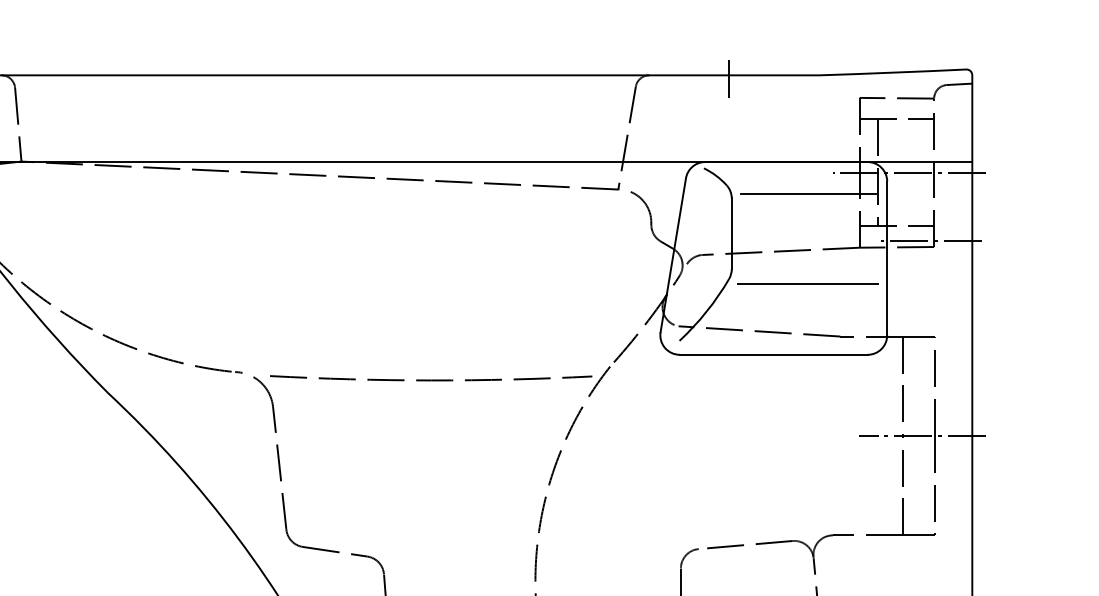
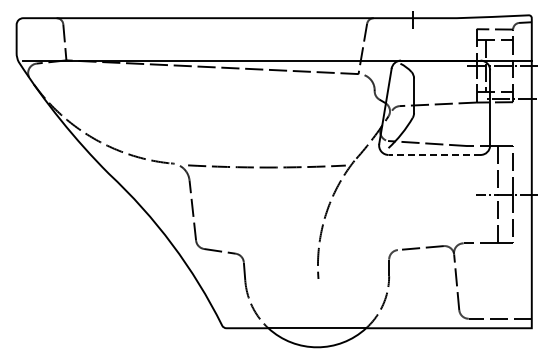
line: (808, 194) -> (451, 76), removed
line: (808, 284) -> (451, 120), removed
line: (773, 353) -> (434, 154), solid -> dashed

